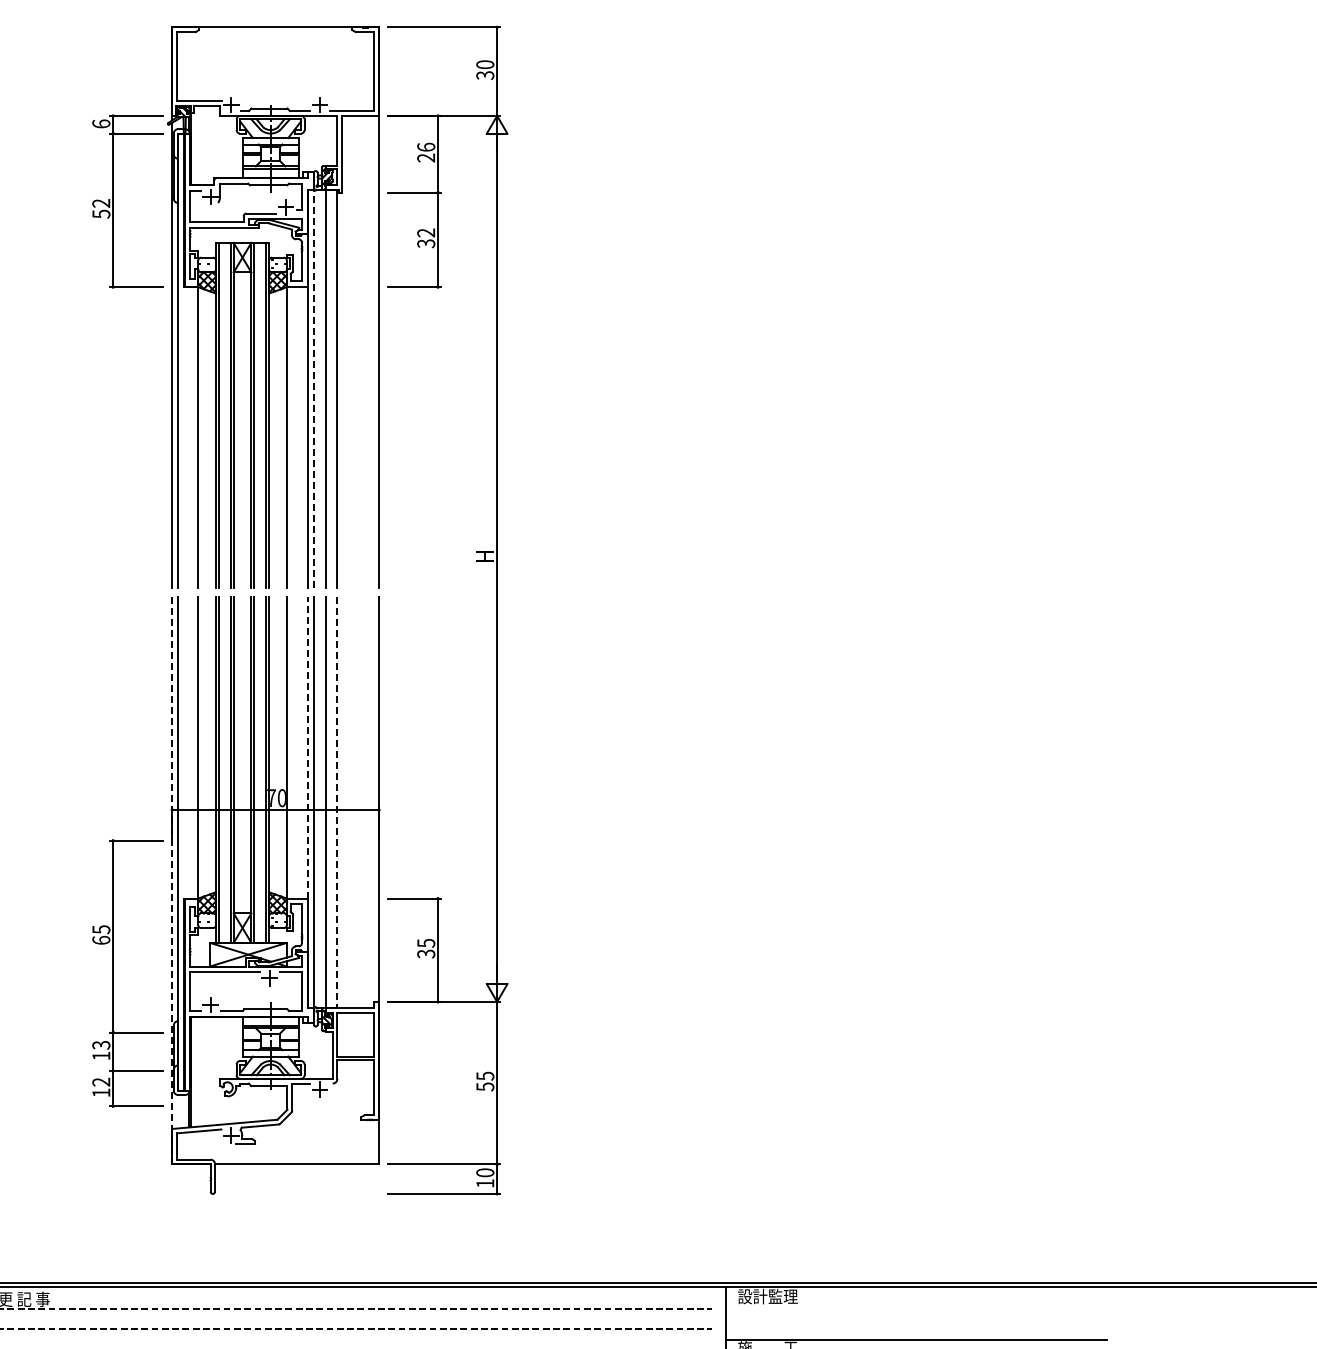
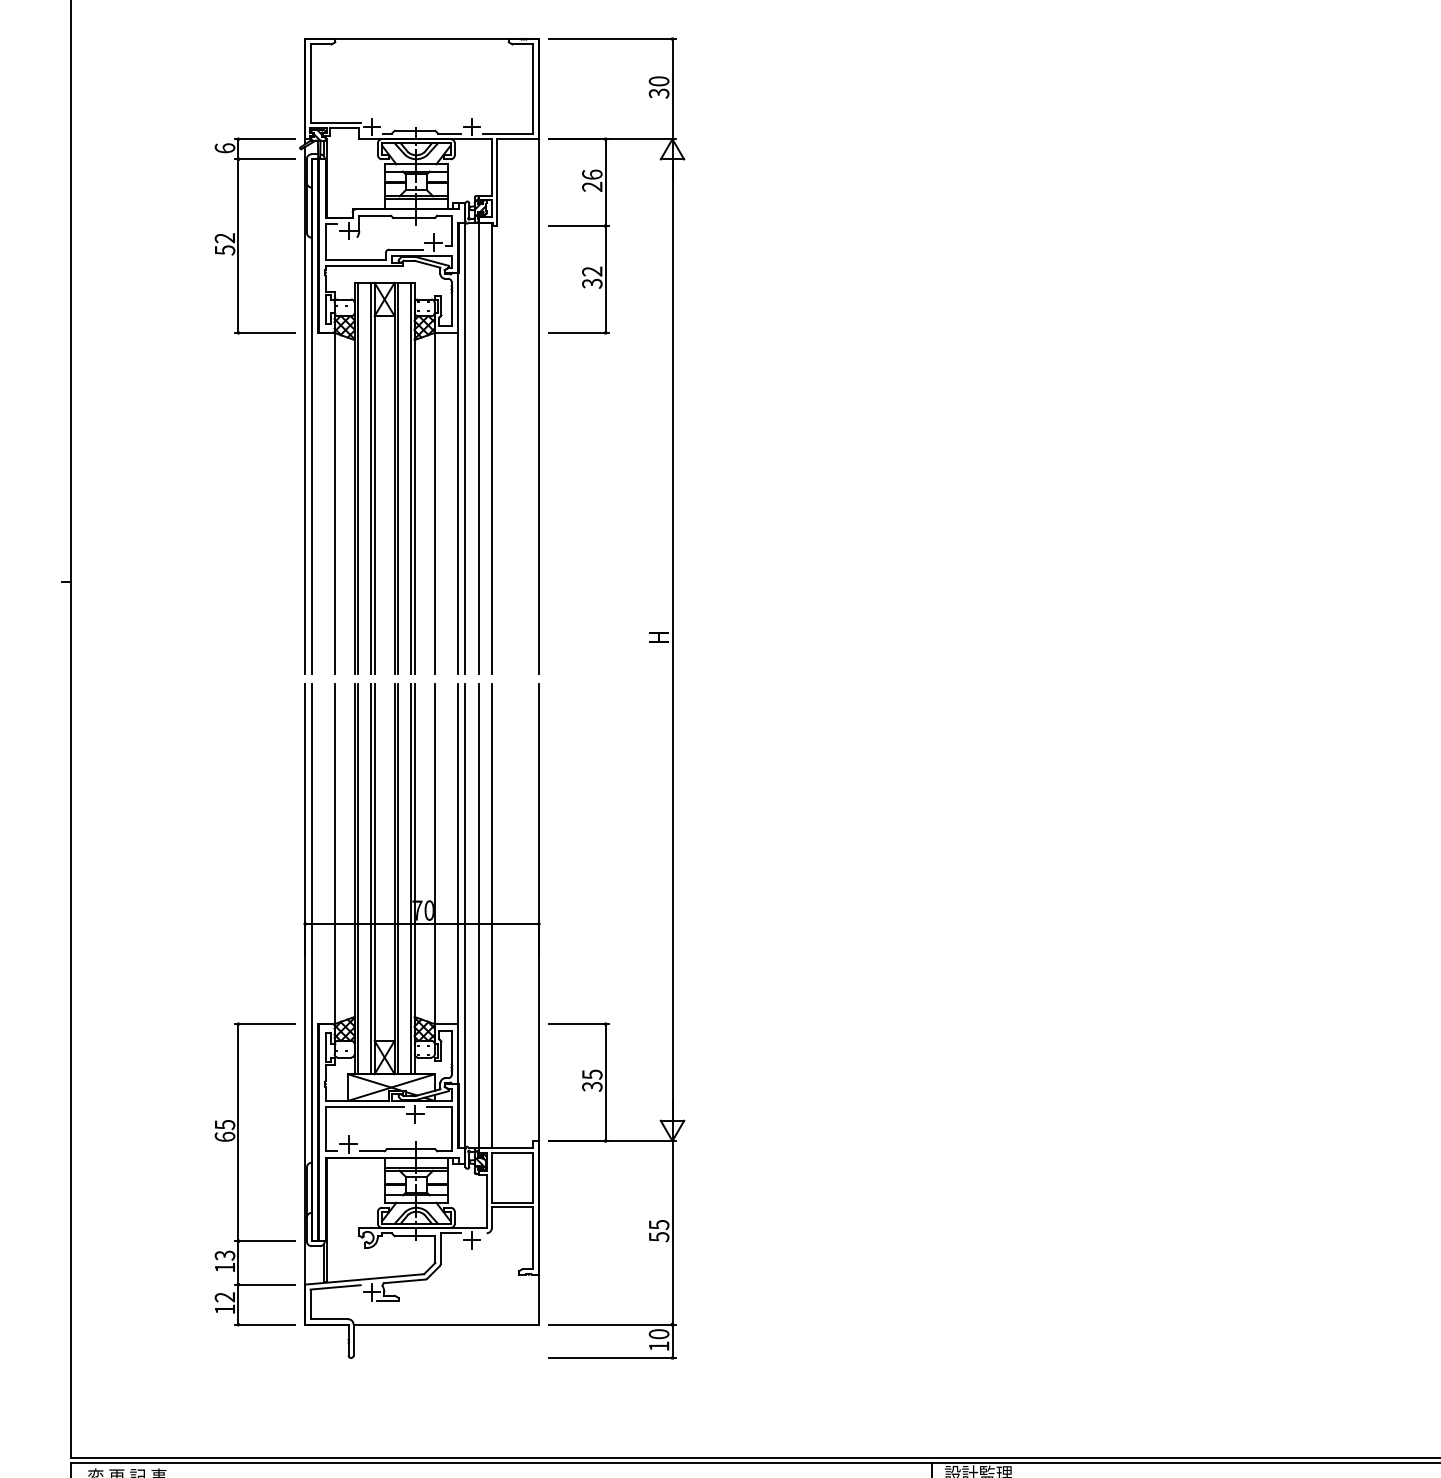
line: (314, 379) -> (465, 437), dashed -> solid
line: (307, 747) -> (458, 853), dashed -> solid
line: (337, 803) -> (491, 916), dashed -> solid
line: (172, 880) -> (305, 1003), dashed -> solid
part: (113, 973) -> (238, 1174), moved

